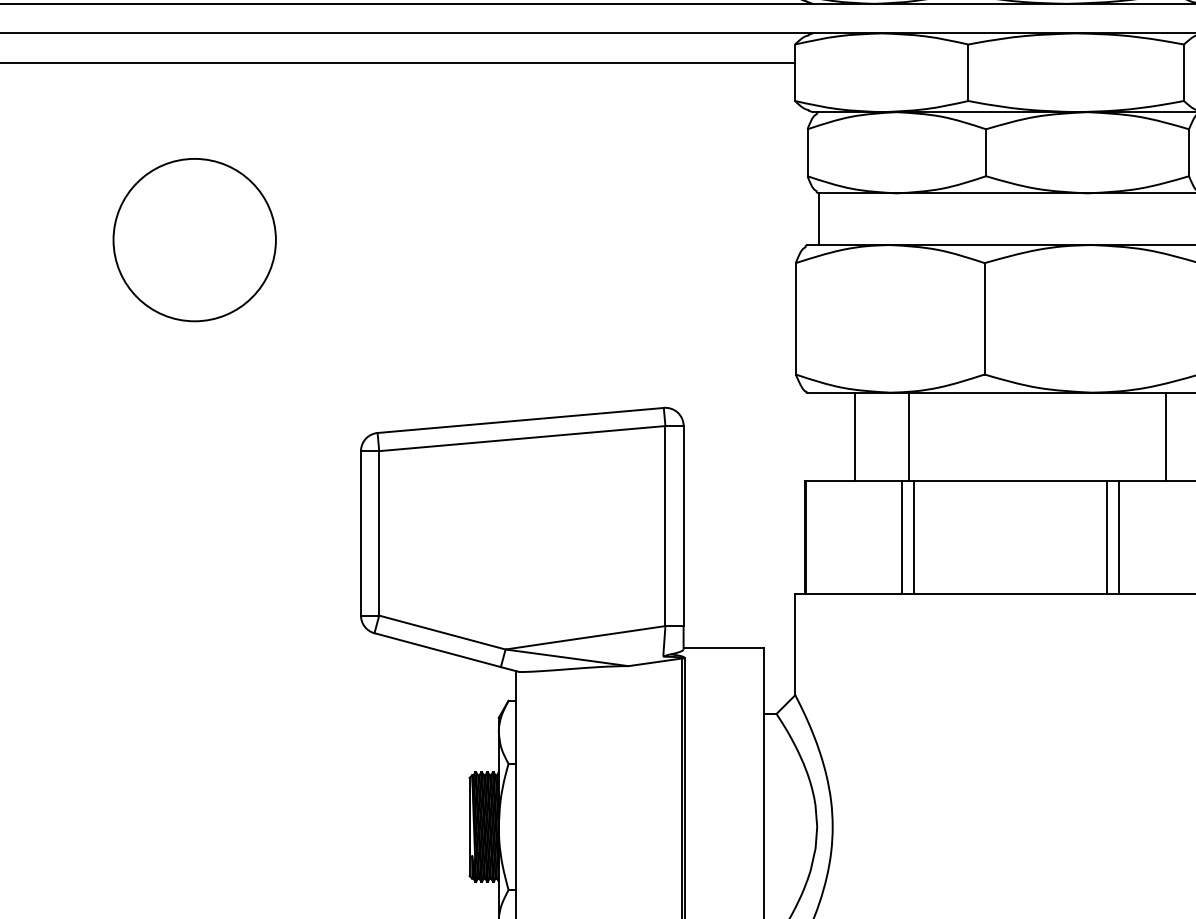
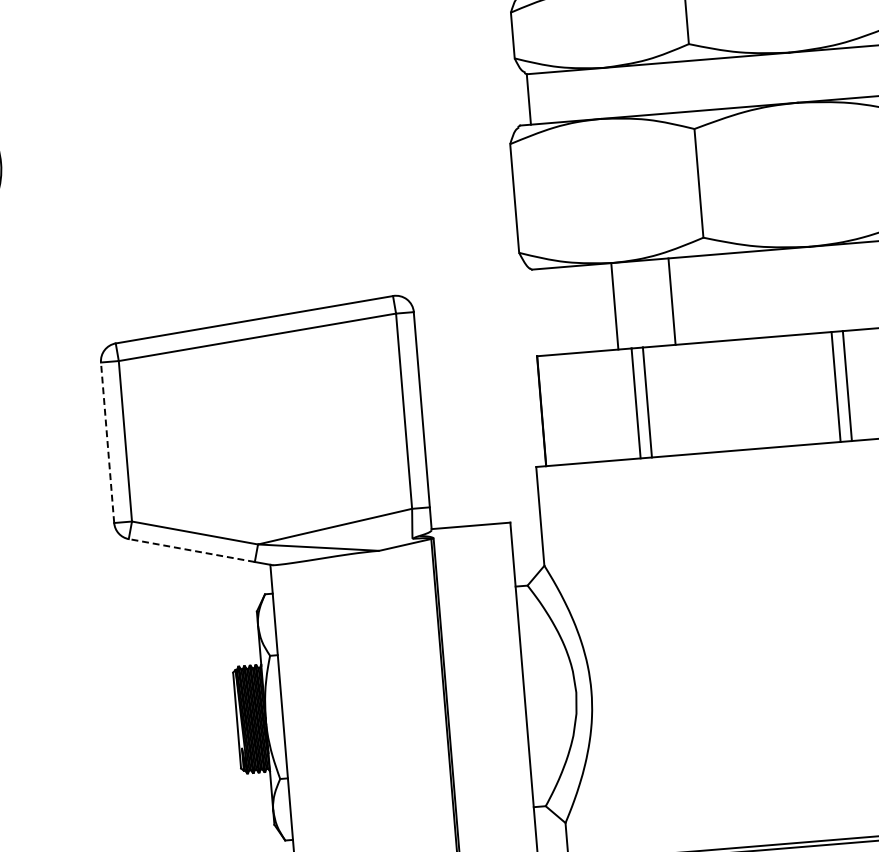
line: (854, 436) -> (614, 305), moved
line: (909, 436) -> (672, 301), moved
line: (360, 532) -> (107, 441), solid -> dashed
line: (437, 650) -> (191, 550), solid -> dashed

